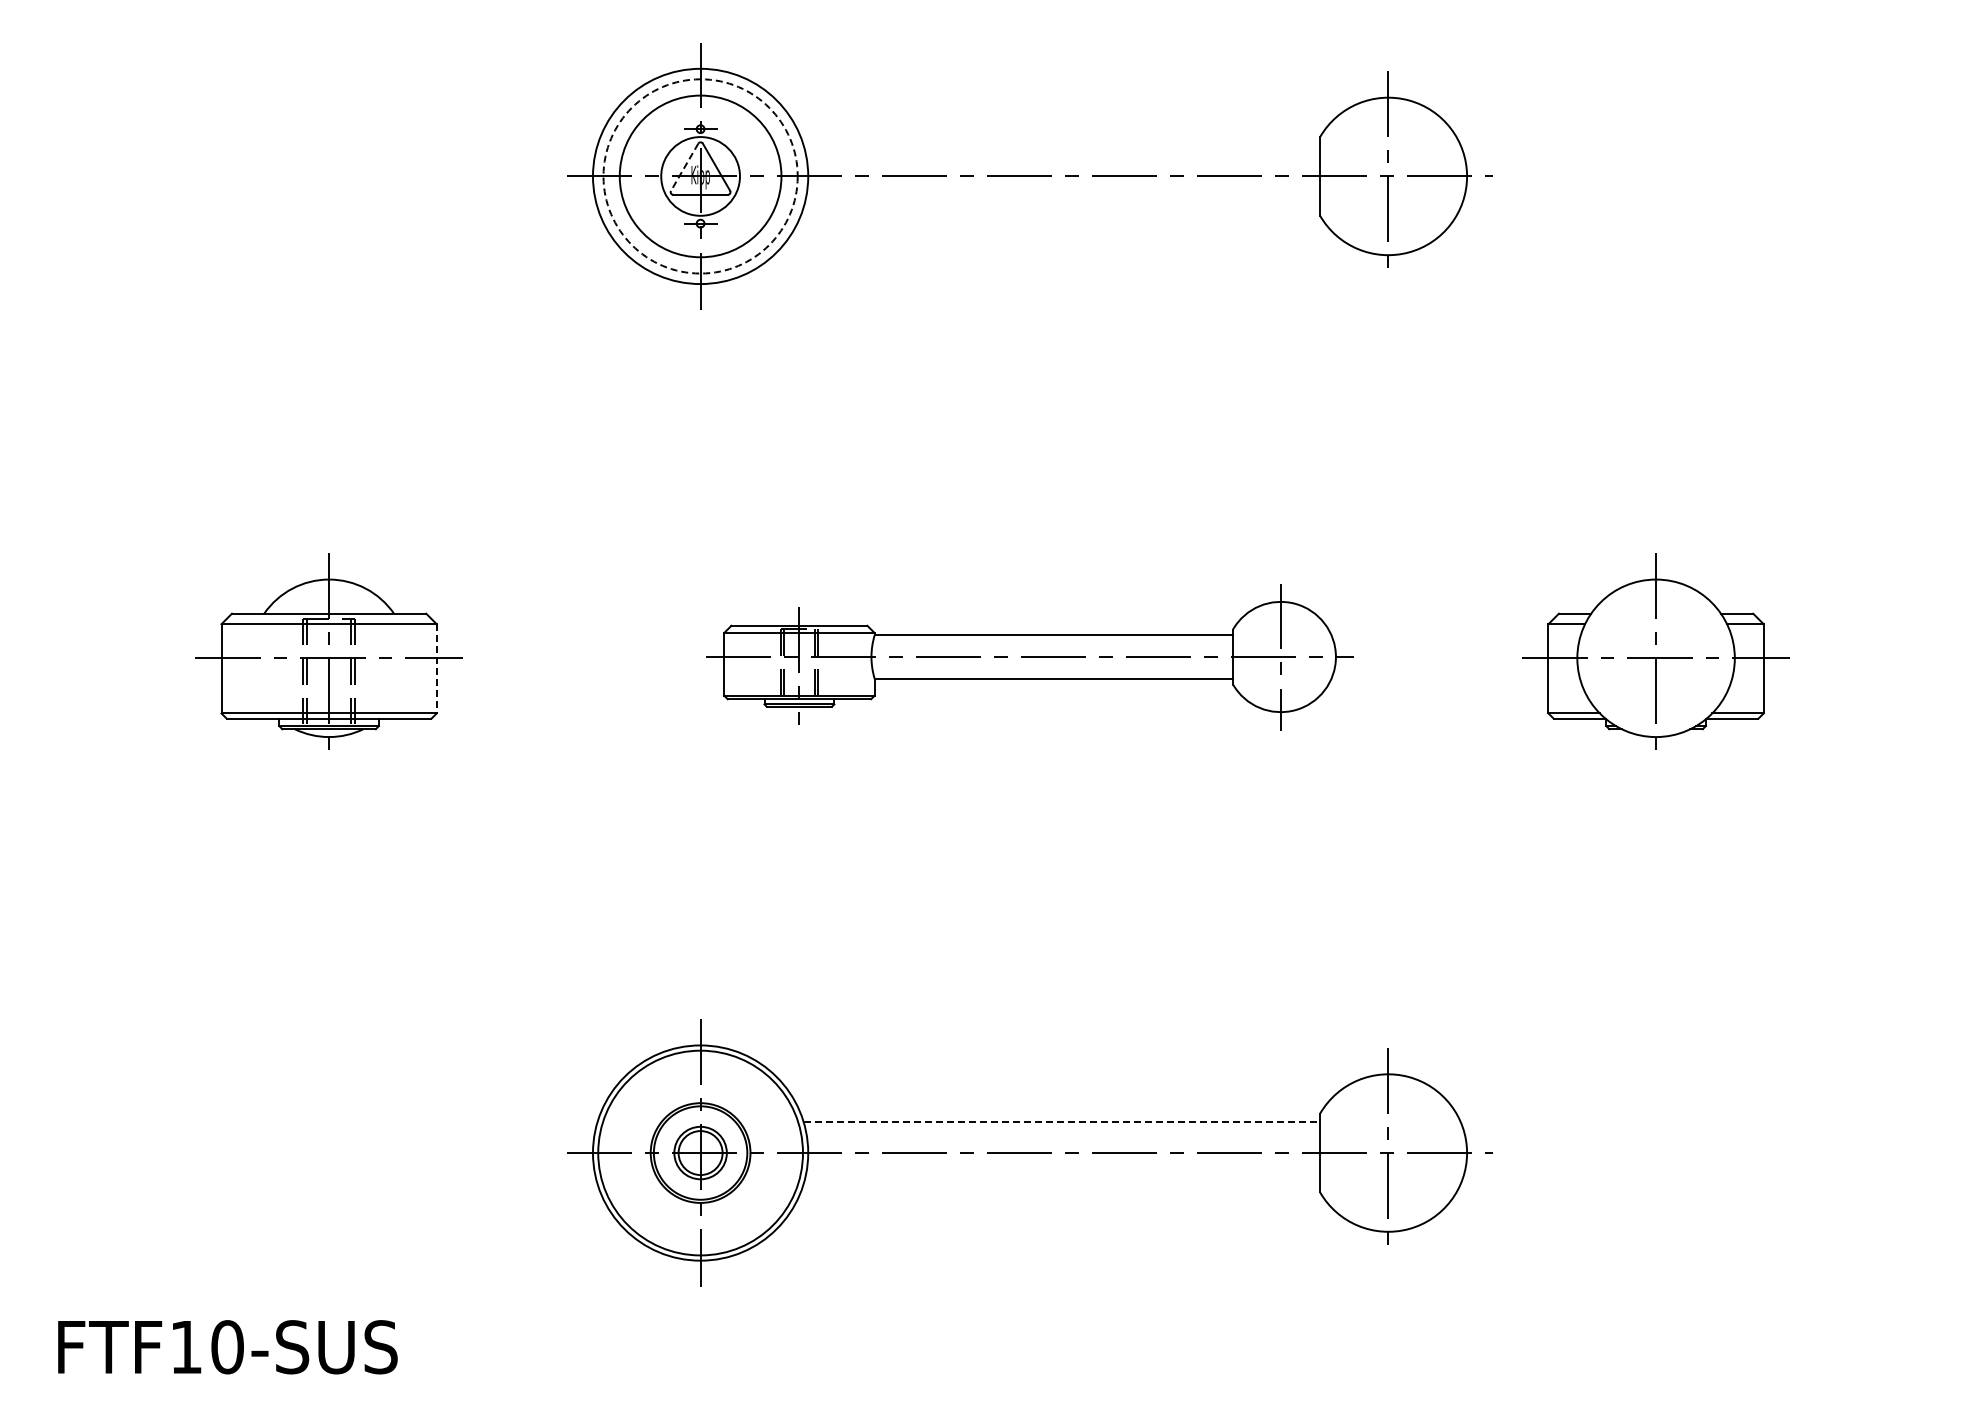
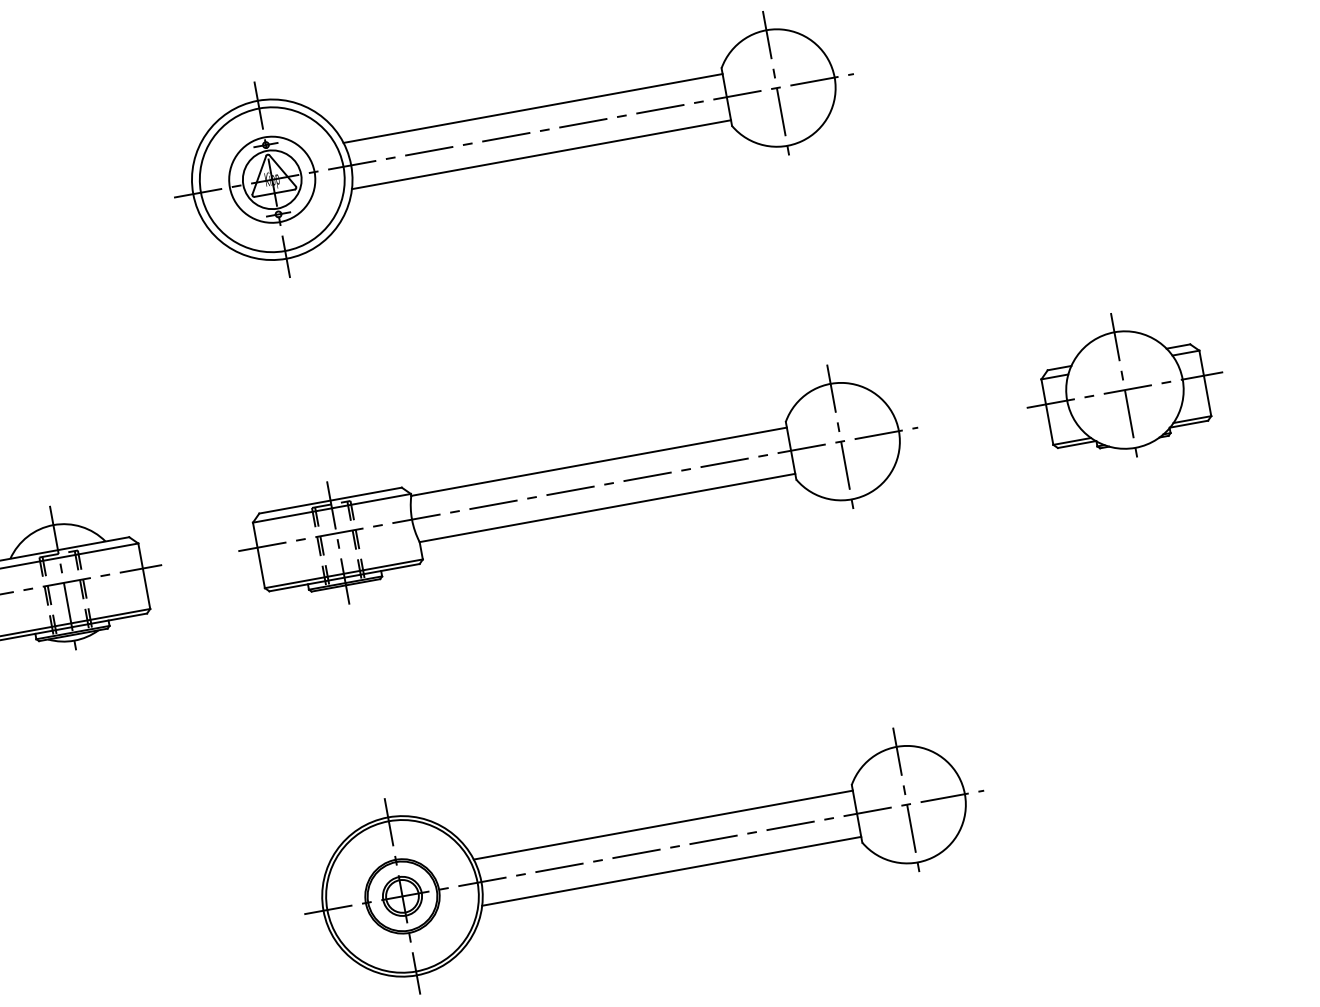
line: (1061, 144) -> (532, 108), added
line: (684, 167) -> (259, 175), dashed -> solid
circle: (700, 176) -> (272, 179), dashed -> solid
circle: (700, 176) -> (272, 179), size x0.71
line: (1061, 207) -> (541, 154), added
part: (1655, 651) -> (1123, 385), moved
part: (1029, 653) -> (577, 485), size x1.43
line: (436, 668) -> (144, 576), dashed -> solid
line: (1062, 1121) -> (663, 824), dashed -> solid
line: (1061, 1184) -> (671, 871), added

